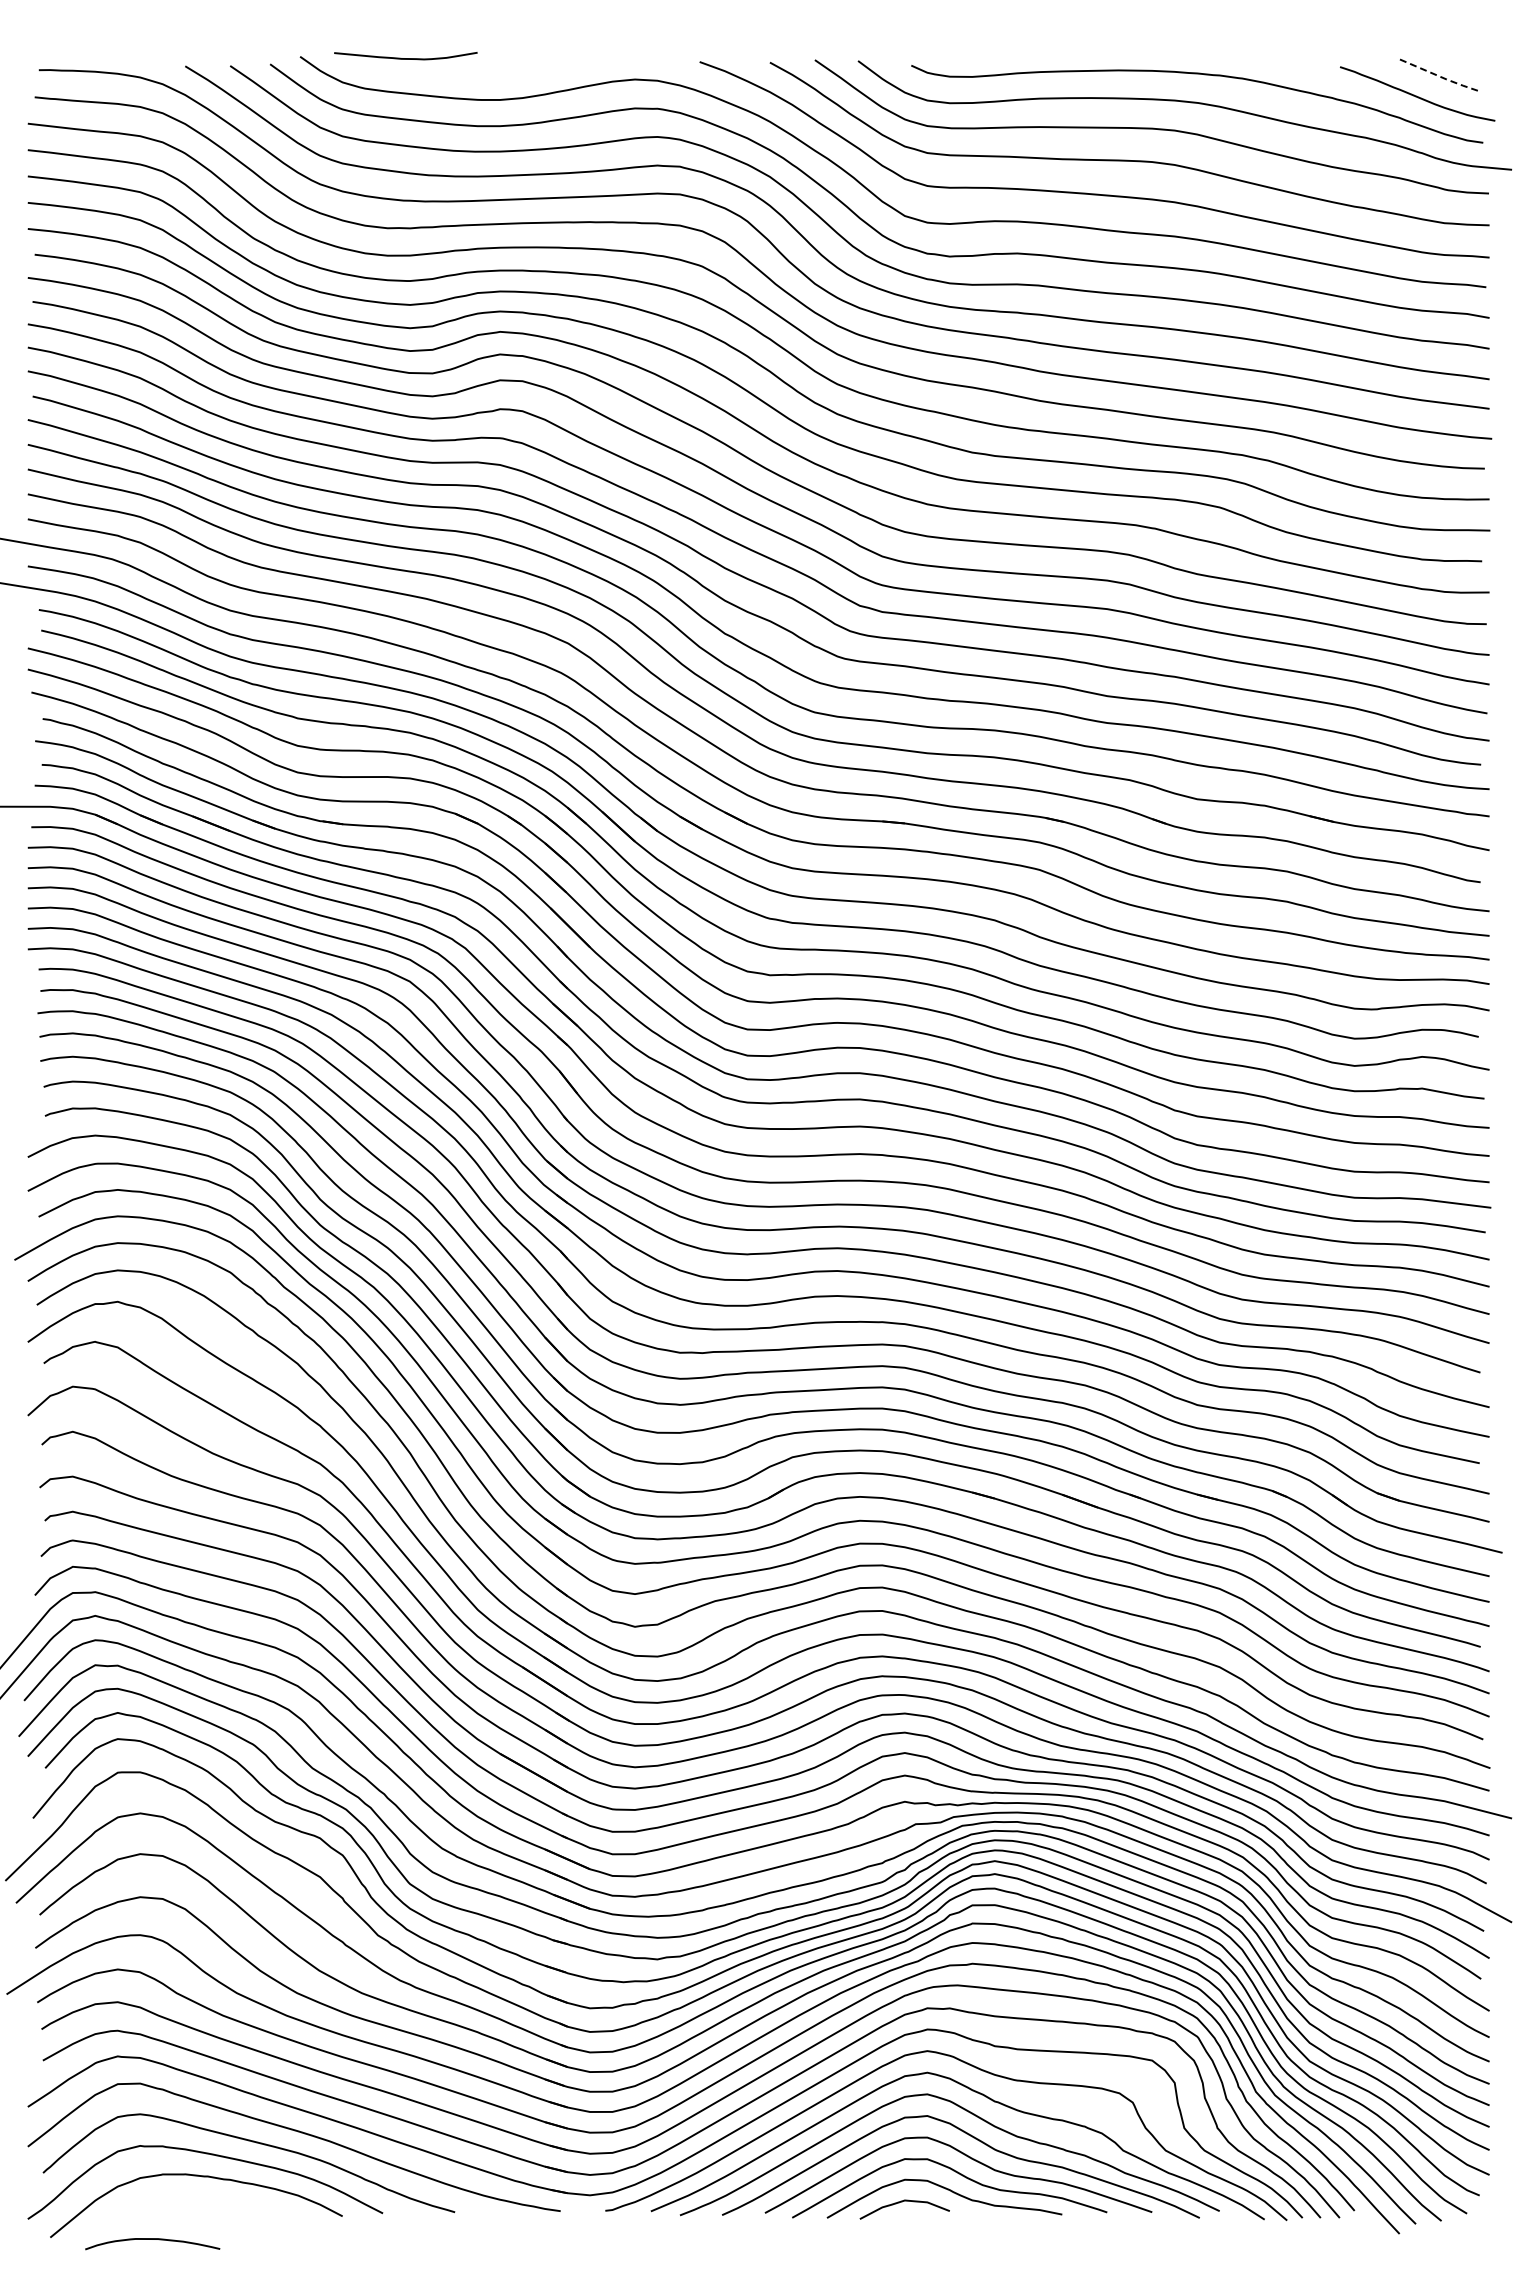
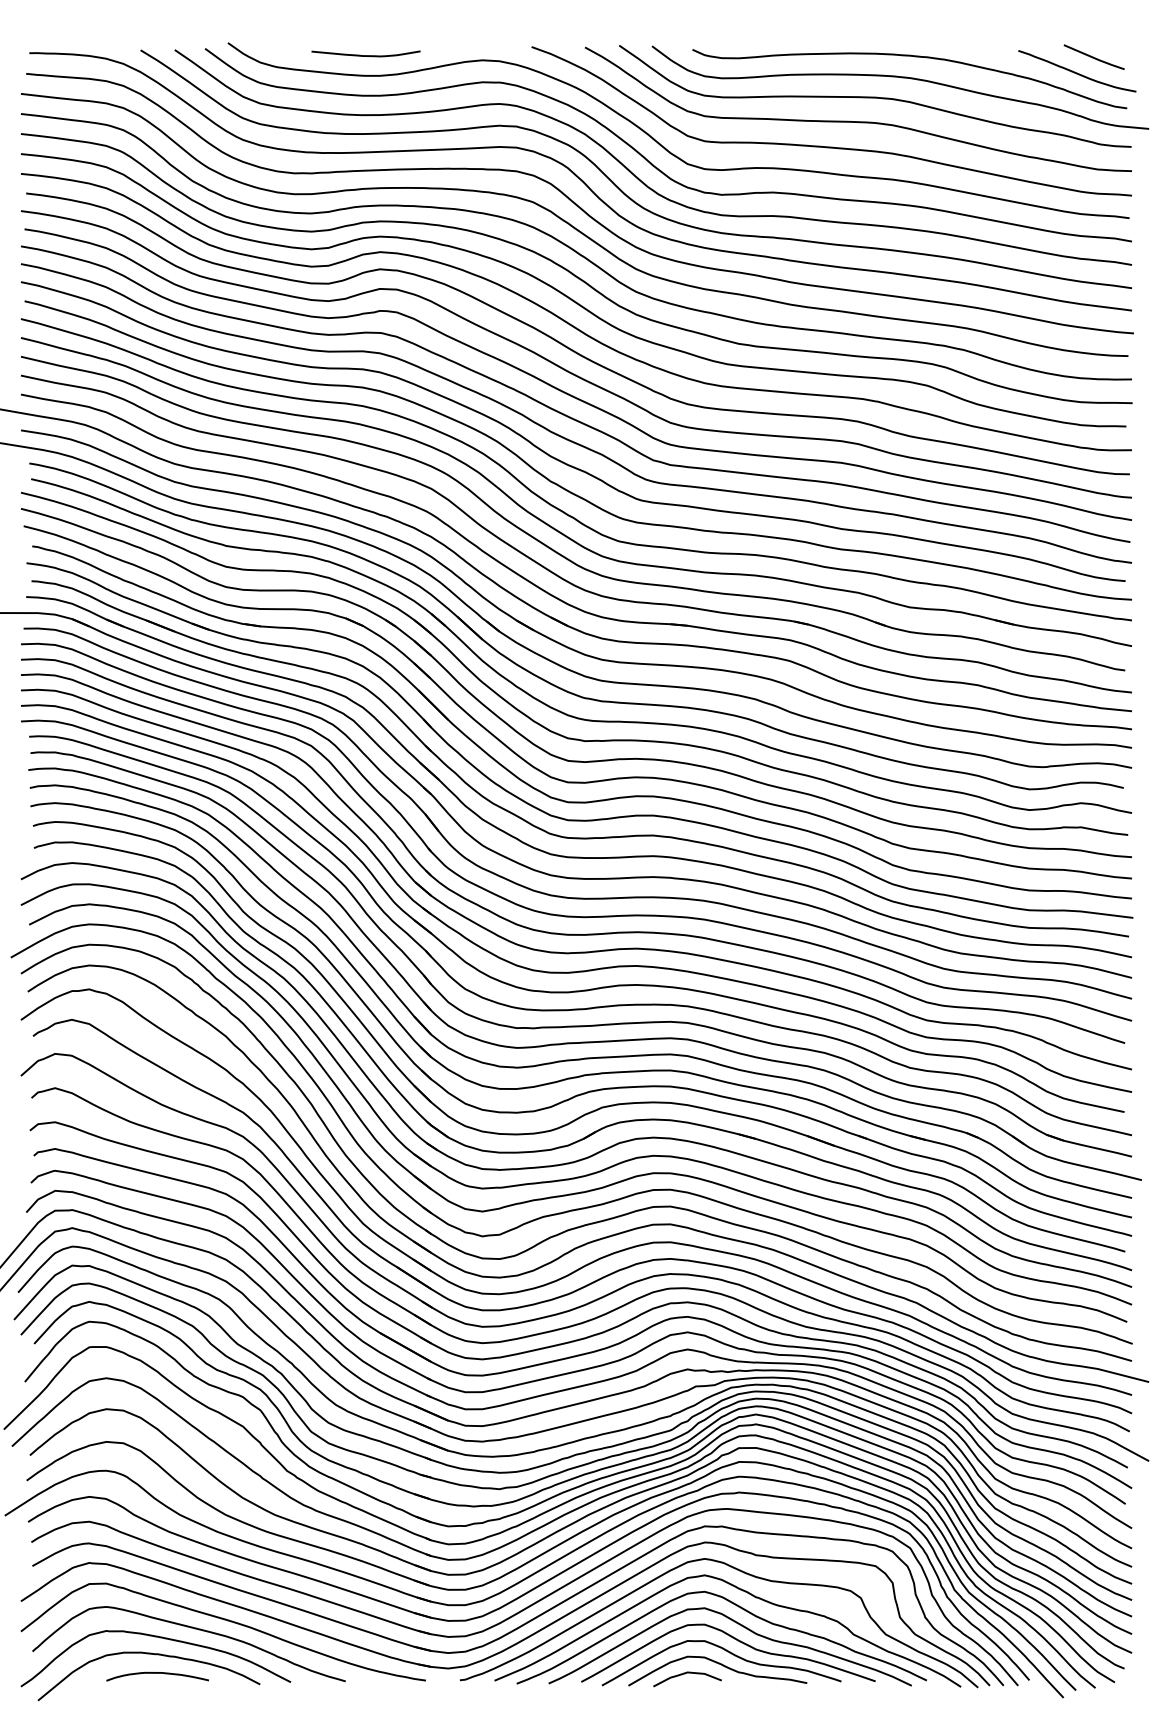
curve: (405, 58) -> (365, 55), moved
line: (1441, 77) -> (1095, 58), dashed -> solid
curve: (152, 2239) -> (157, 1673), moved

